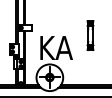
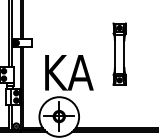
part: (90, 35) -> (119, 54), size x1.43

